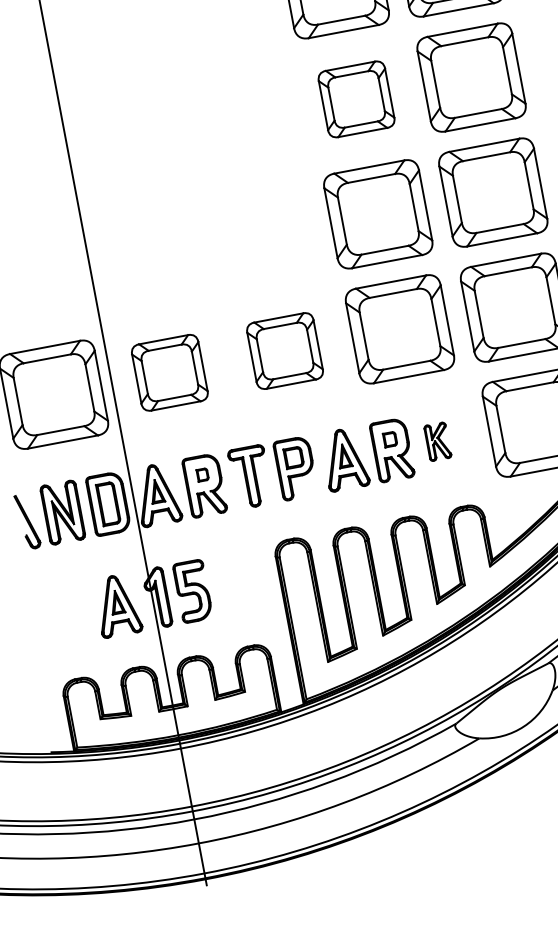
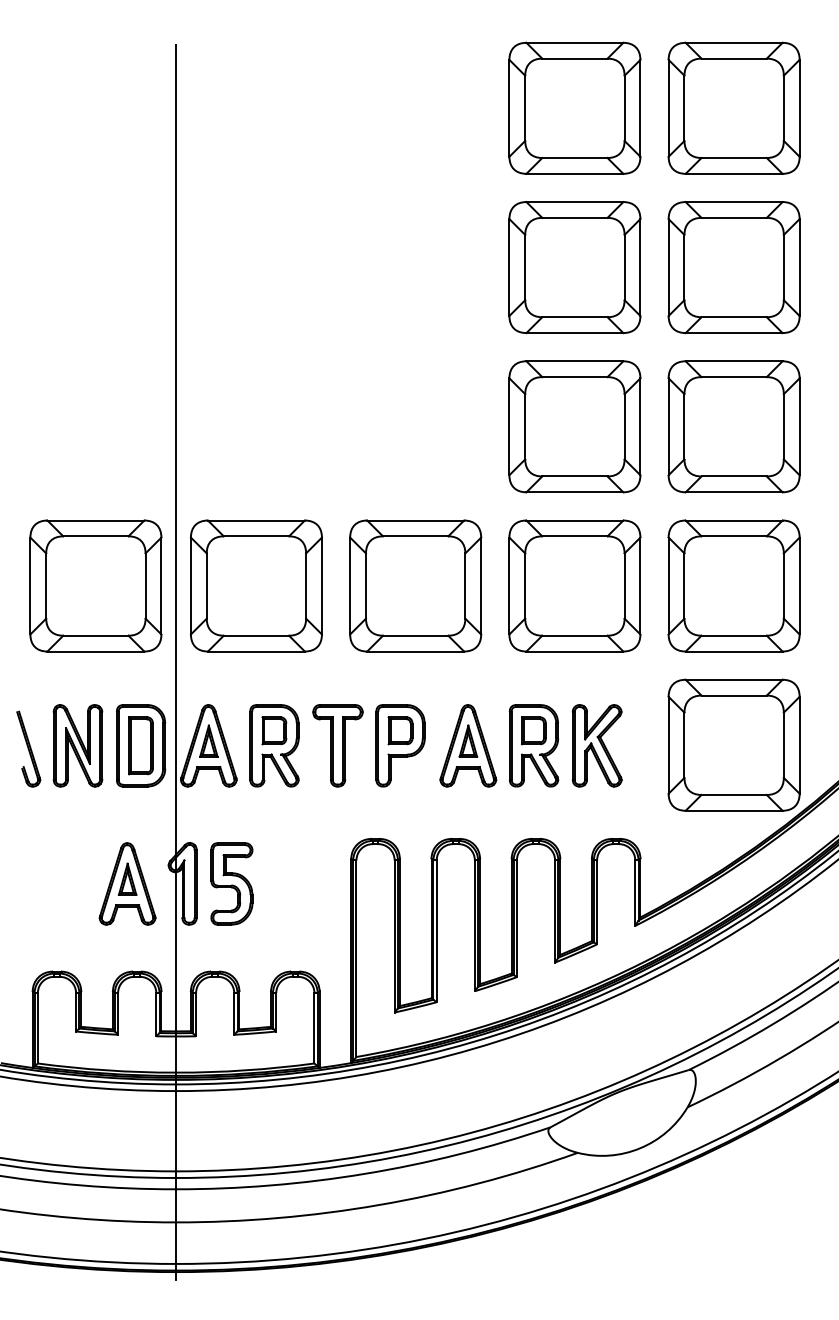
part: (356, 99) -> (574, 267), size x1.43
part: (284, 350) -> (415, 585), size x1.43
part: (169, 372) -> (255, 585), size x1.43
part: (389, 439) -> (533, 730), size x1.43
part: (437, 441) -> (596, 745), size x1.67
part: (202, 474) -> (274, 730), size x1.67

